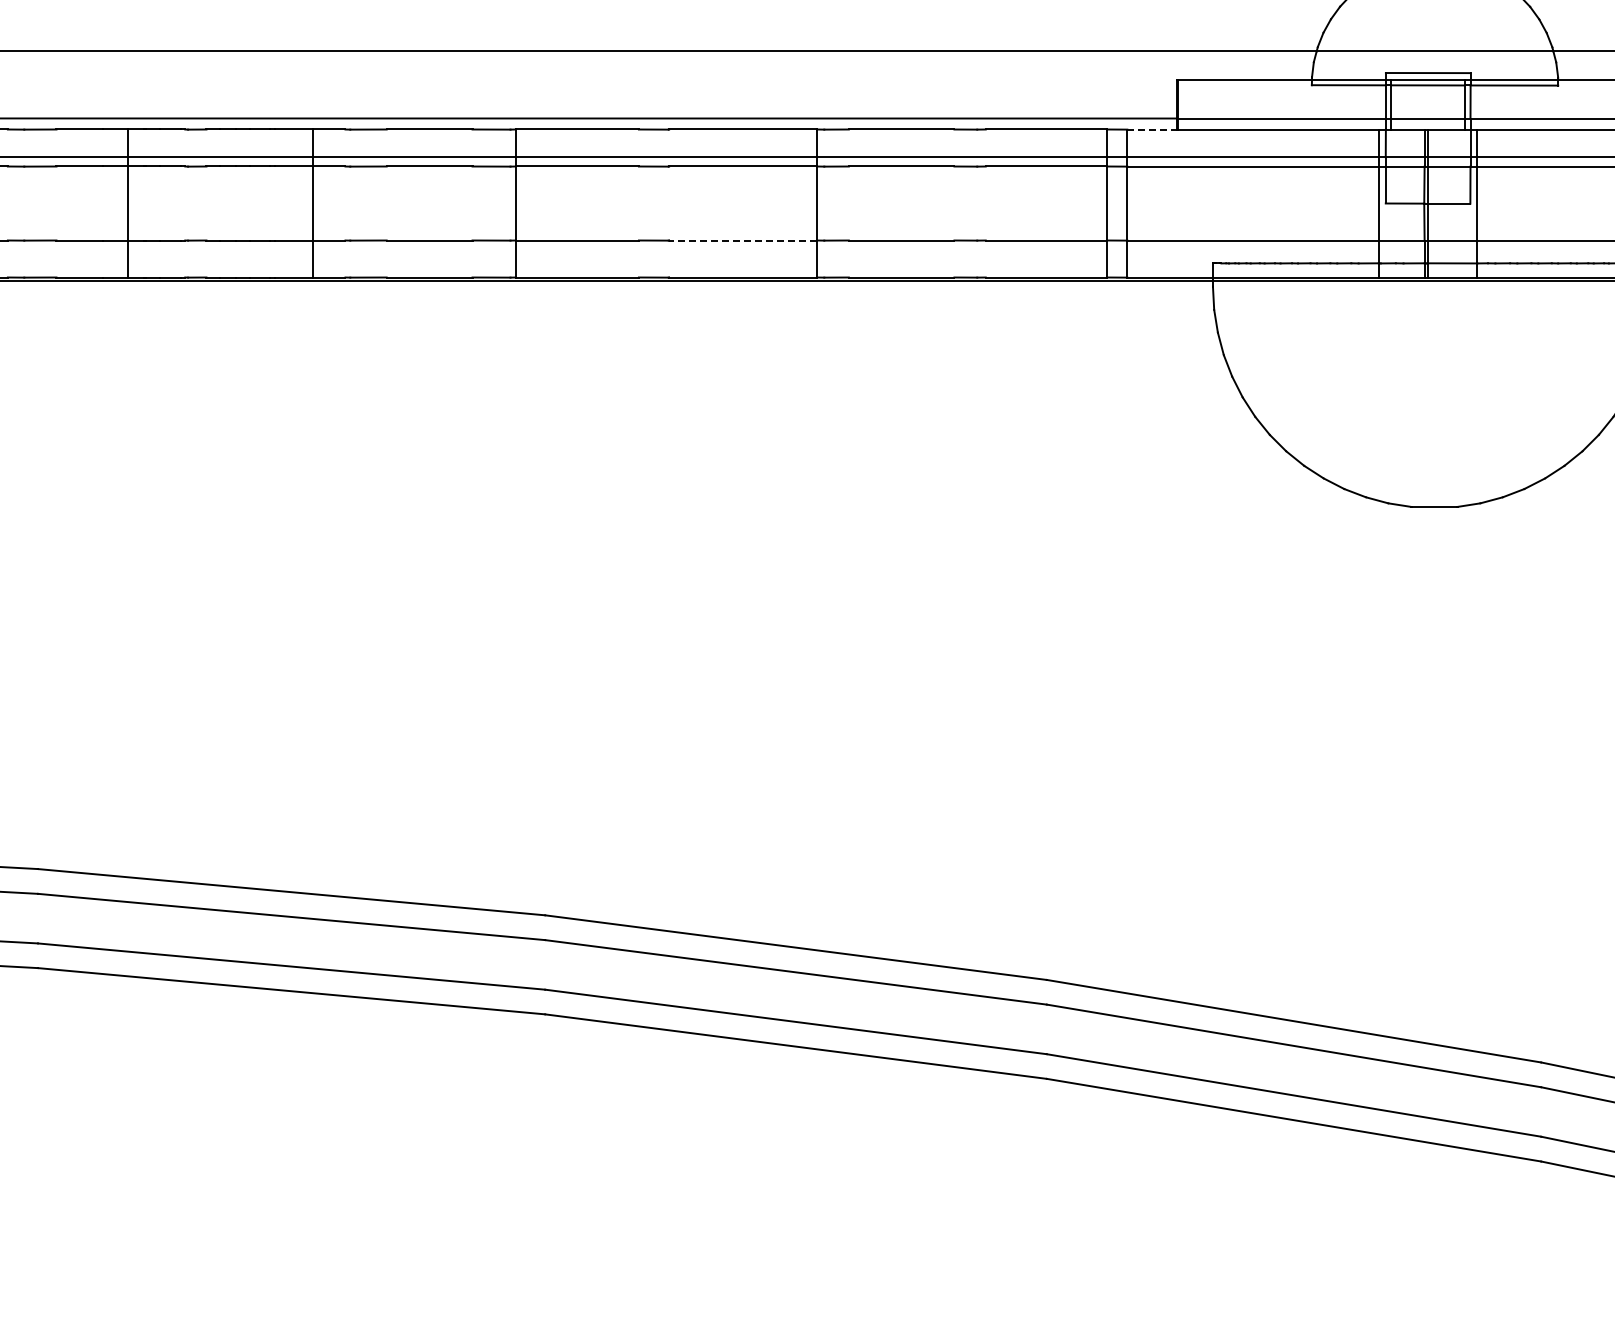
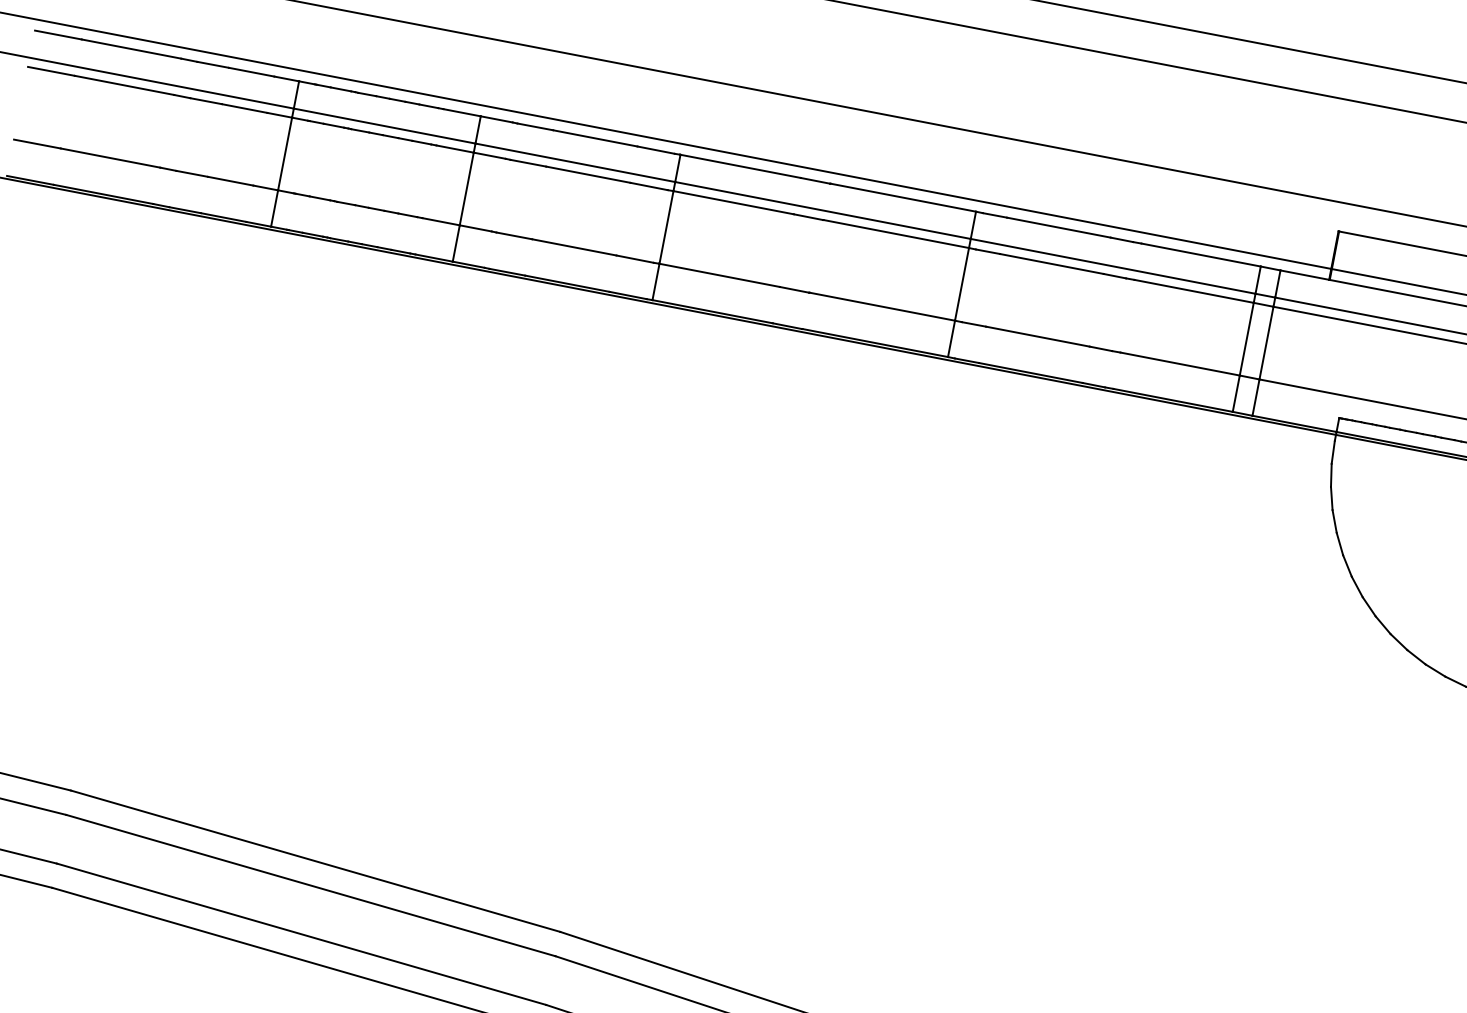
line: (1152, 129) -> (1305, 275), dashed -> solid
line: (742, 240) -> (881, 306), dashed -> solid

